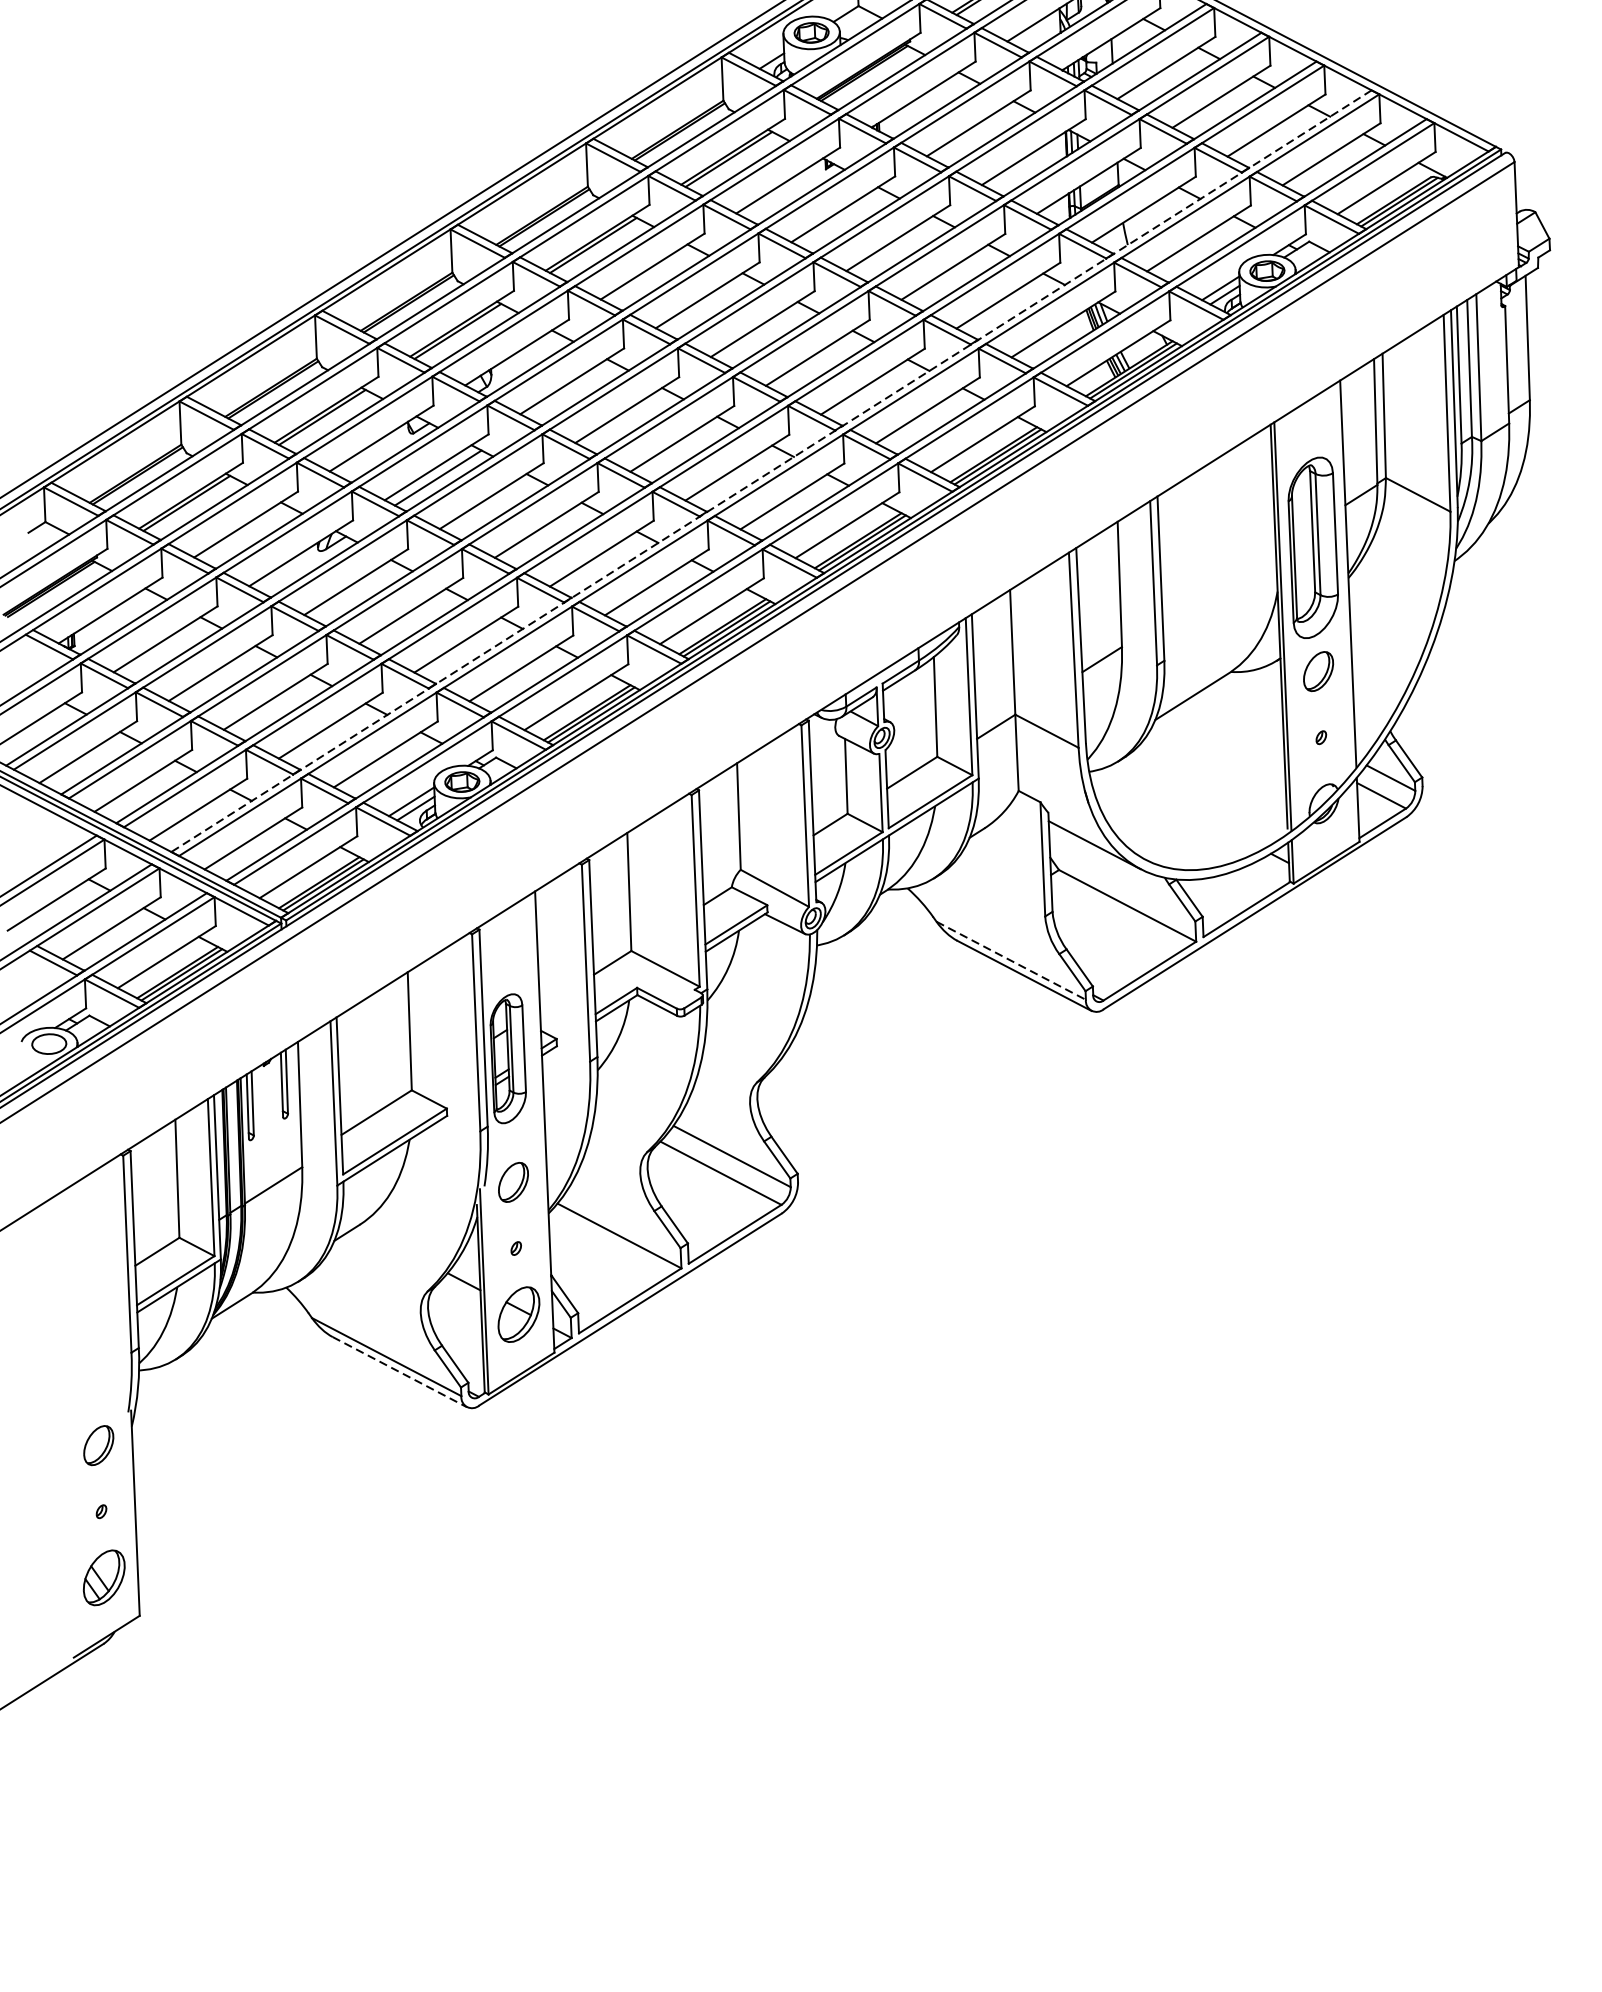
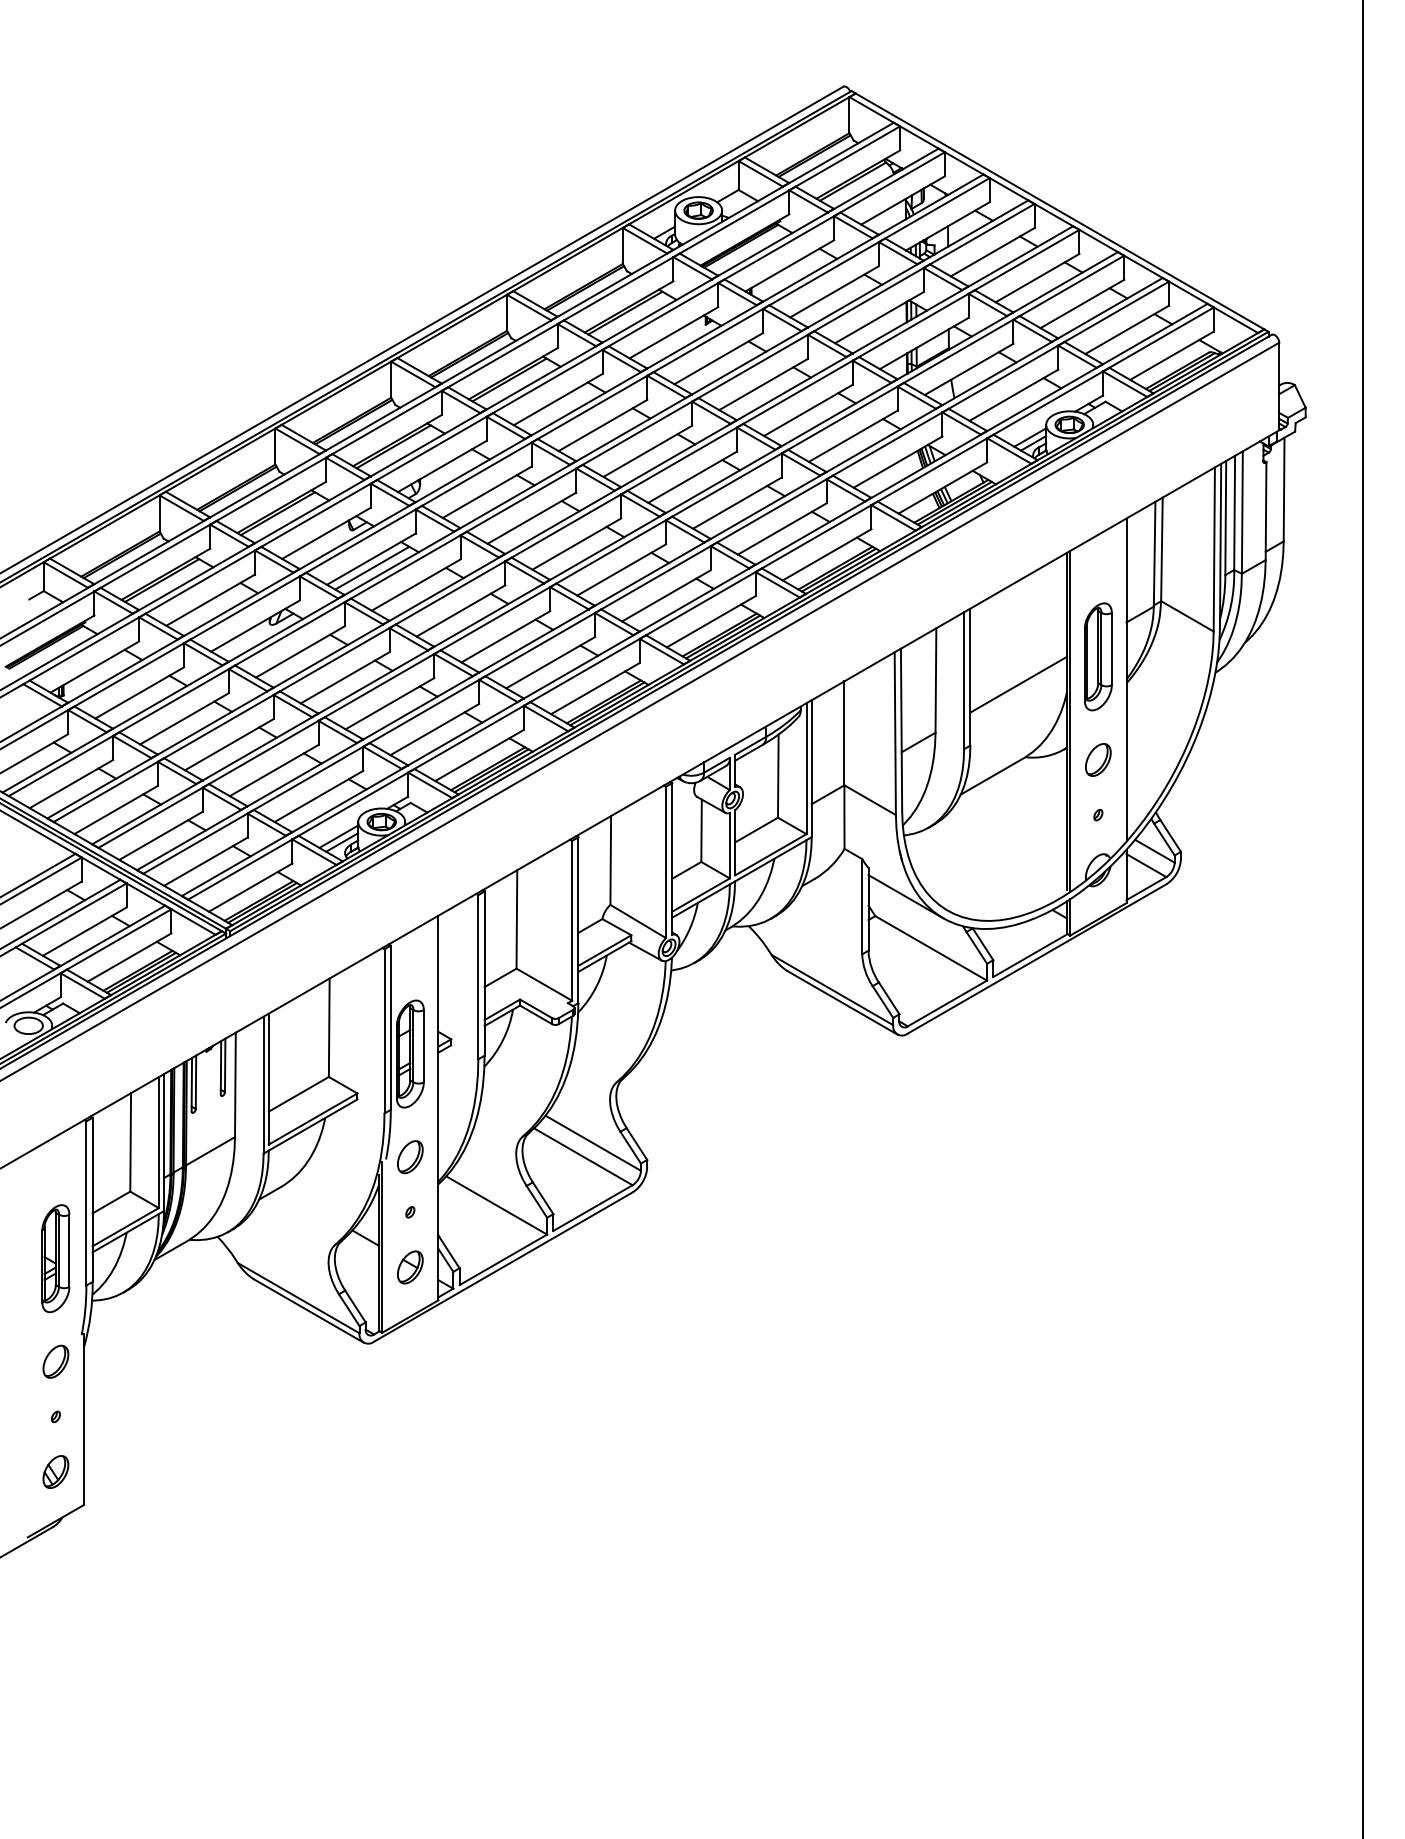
line: (771, 471) -> (649, 574), dashed -> solid
part: (1313, 547) -> (1098, 656), size x0.71
line: (1219, 585) -> (1018, 684), added
line: (1011, 961) -> (832, 990), dashed -> solid
part: (519, 1314) -> (410, 1267), size x0.71
part: (93, 1321) -> (55, 1258), added
line: (400, 1372) -> (309, 1311), dashed -> solid
part: (103, 1577) -> (55, 1471), size x0.71

